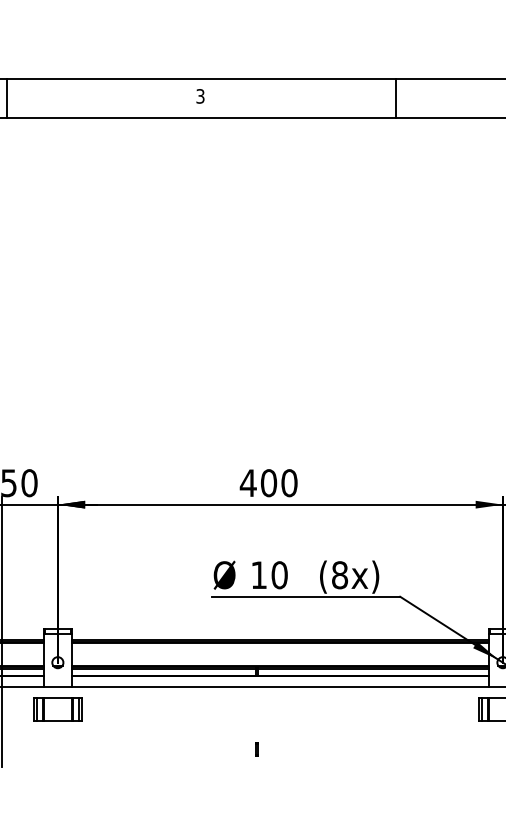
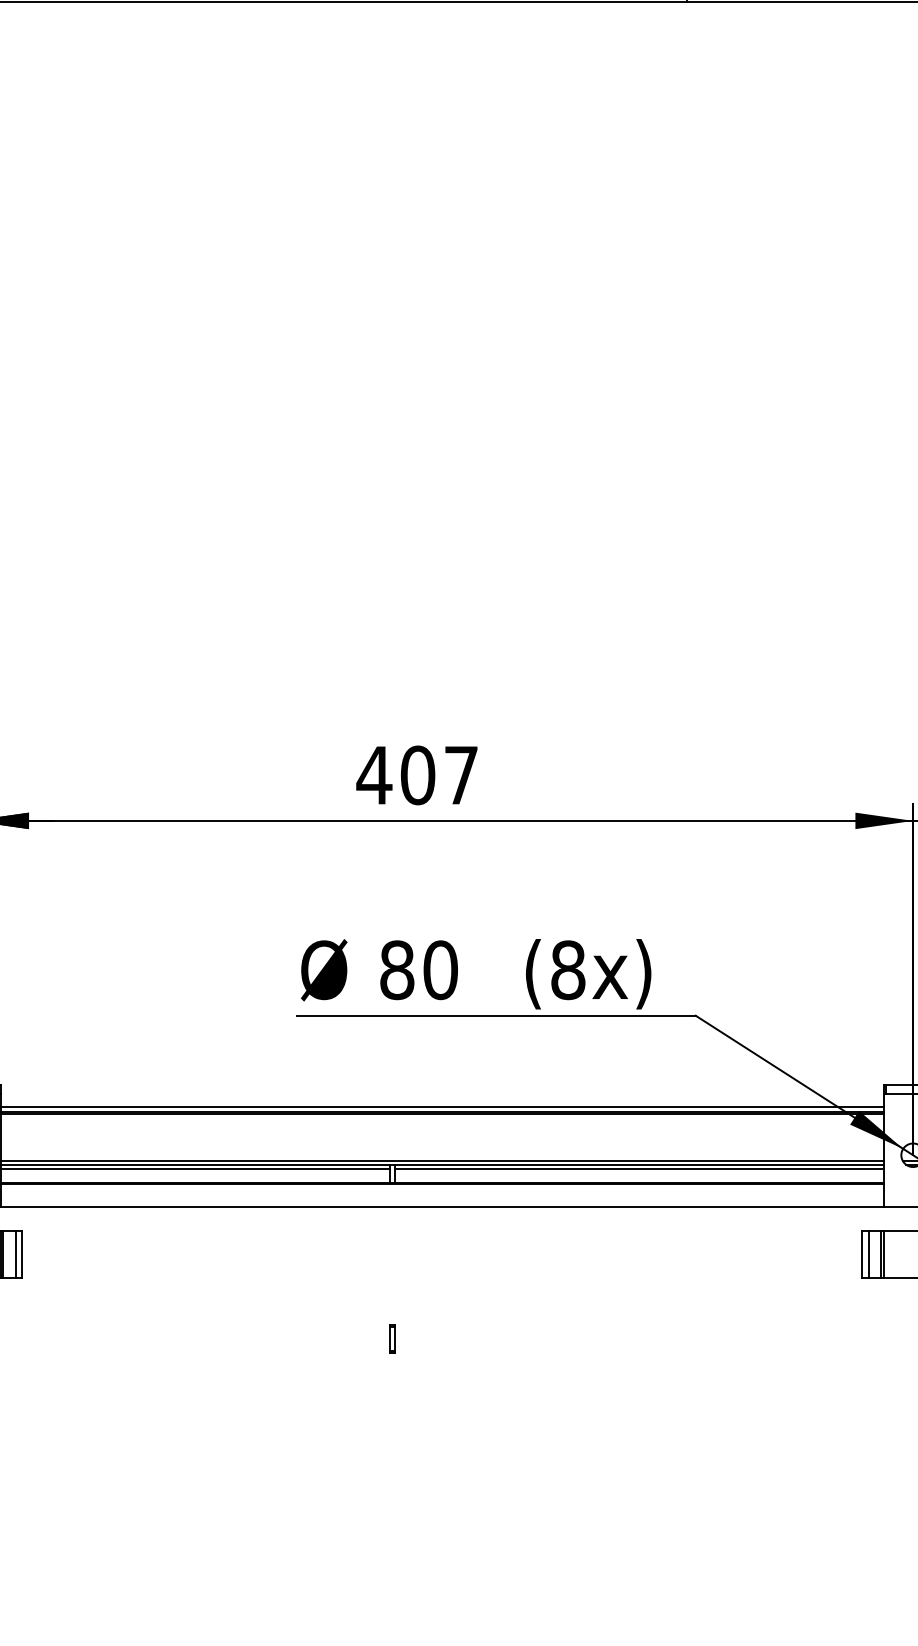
text: (289, 483) -> (461, 776), 400 -> 407
text: (259, 575) -> (397, 970), 10 -> 80

